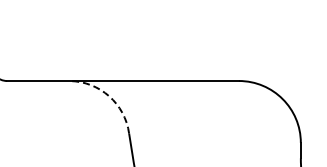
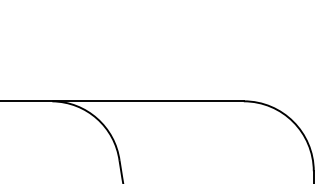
arc: (109, 96) -> (97, 118), dashed -> solid

